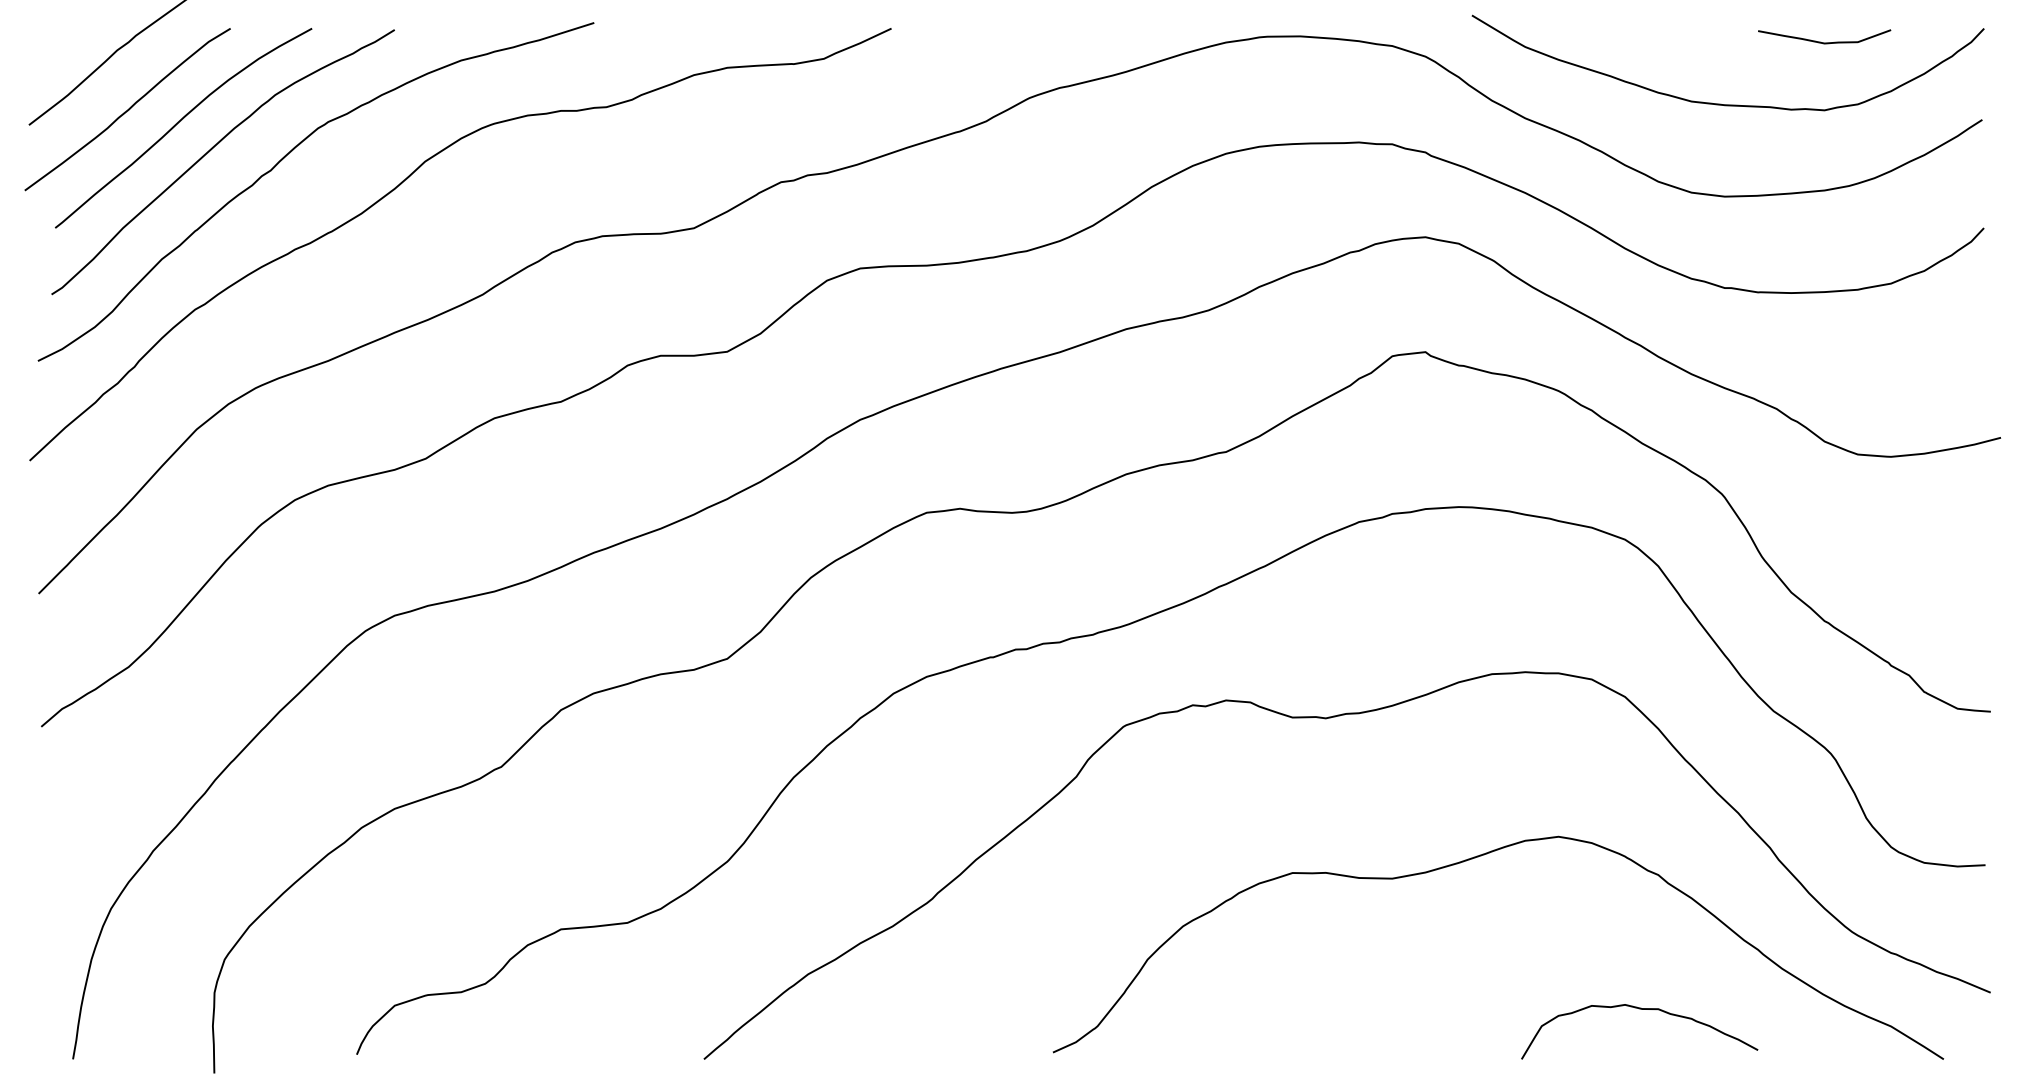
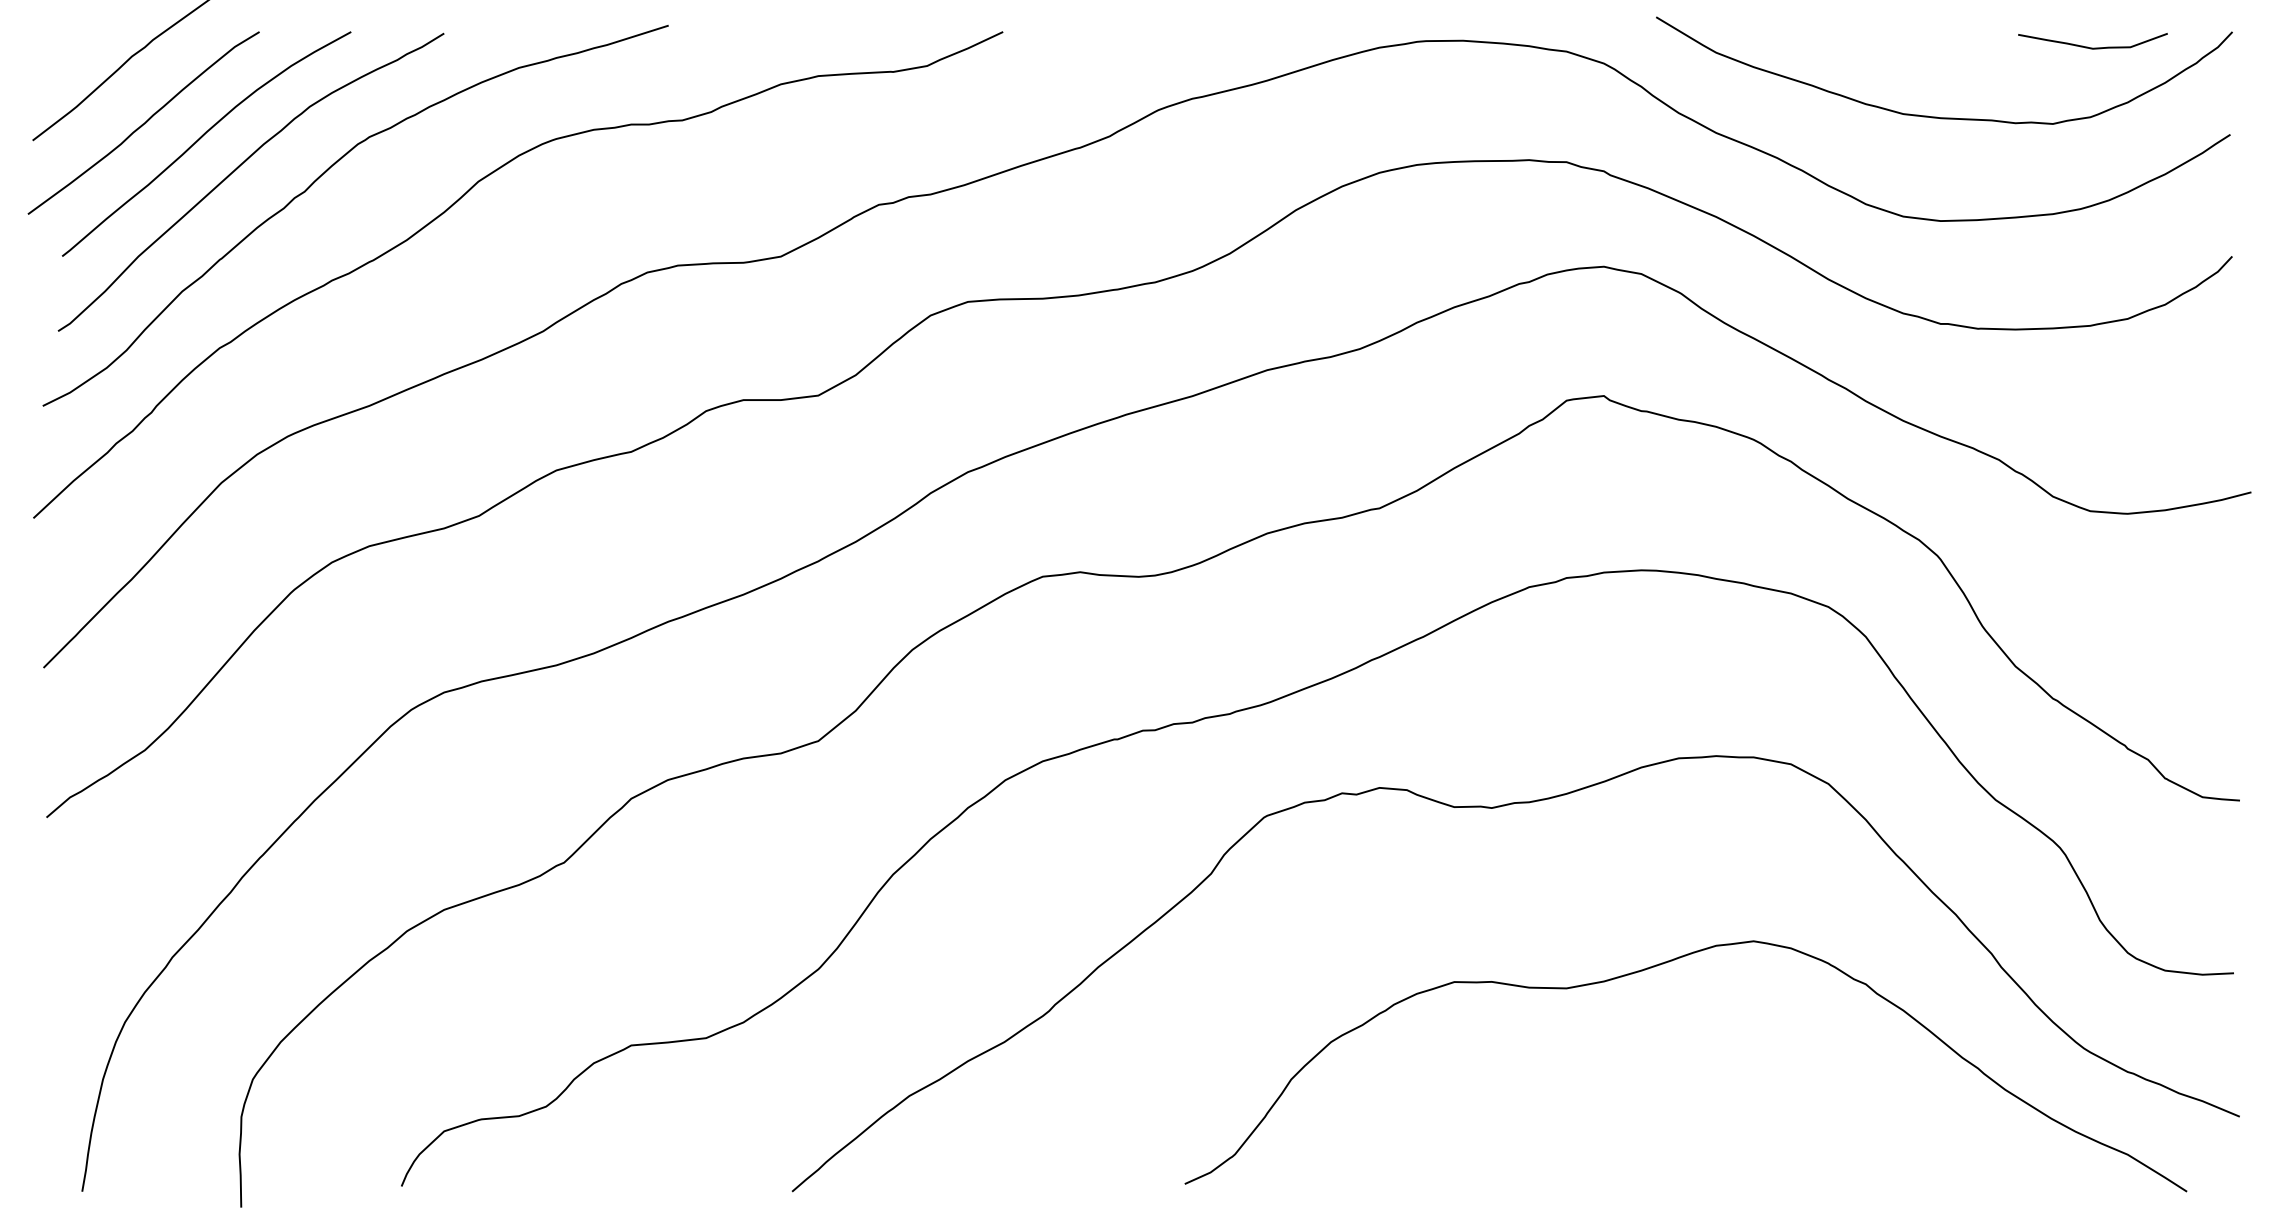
curve: (1824, 42) -> (2092, 47), moved
curve: (1639, 1009) -> (1844, 1135), removed

